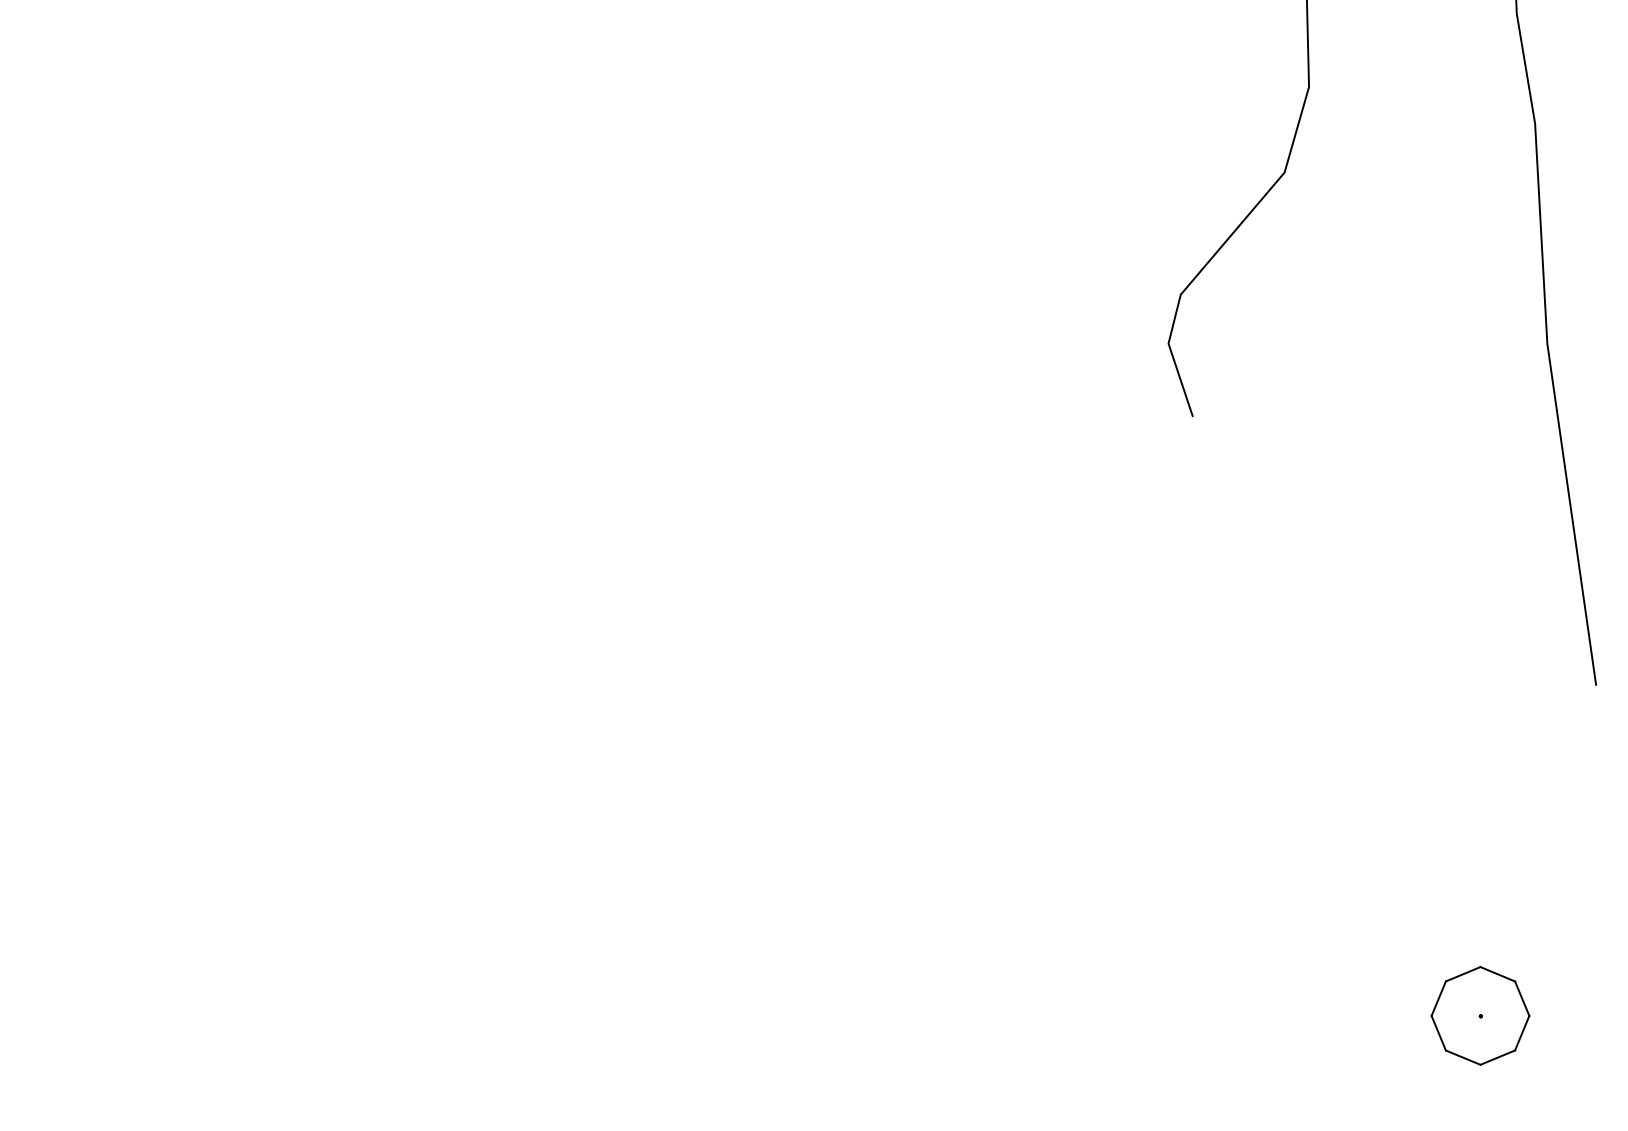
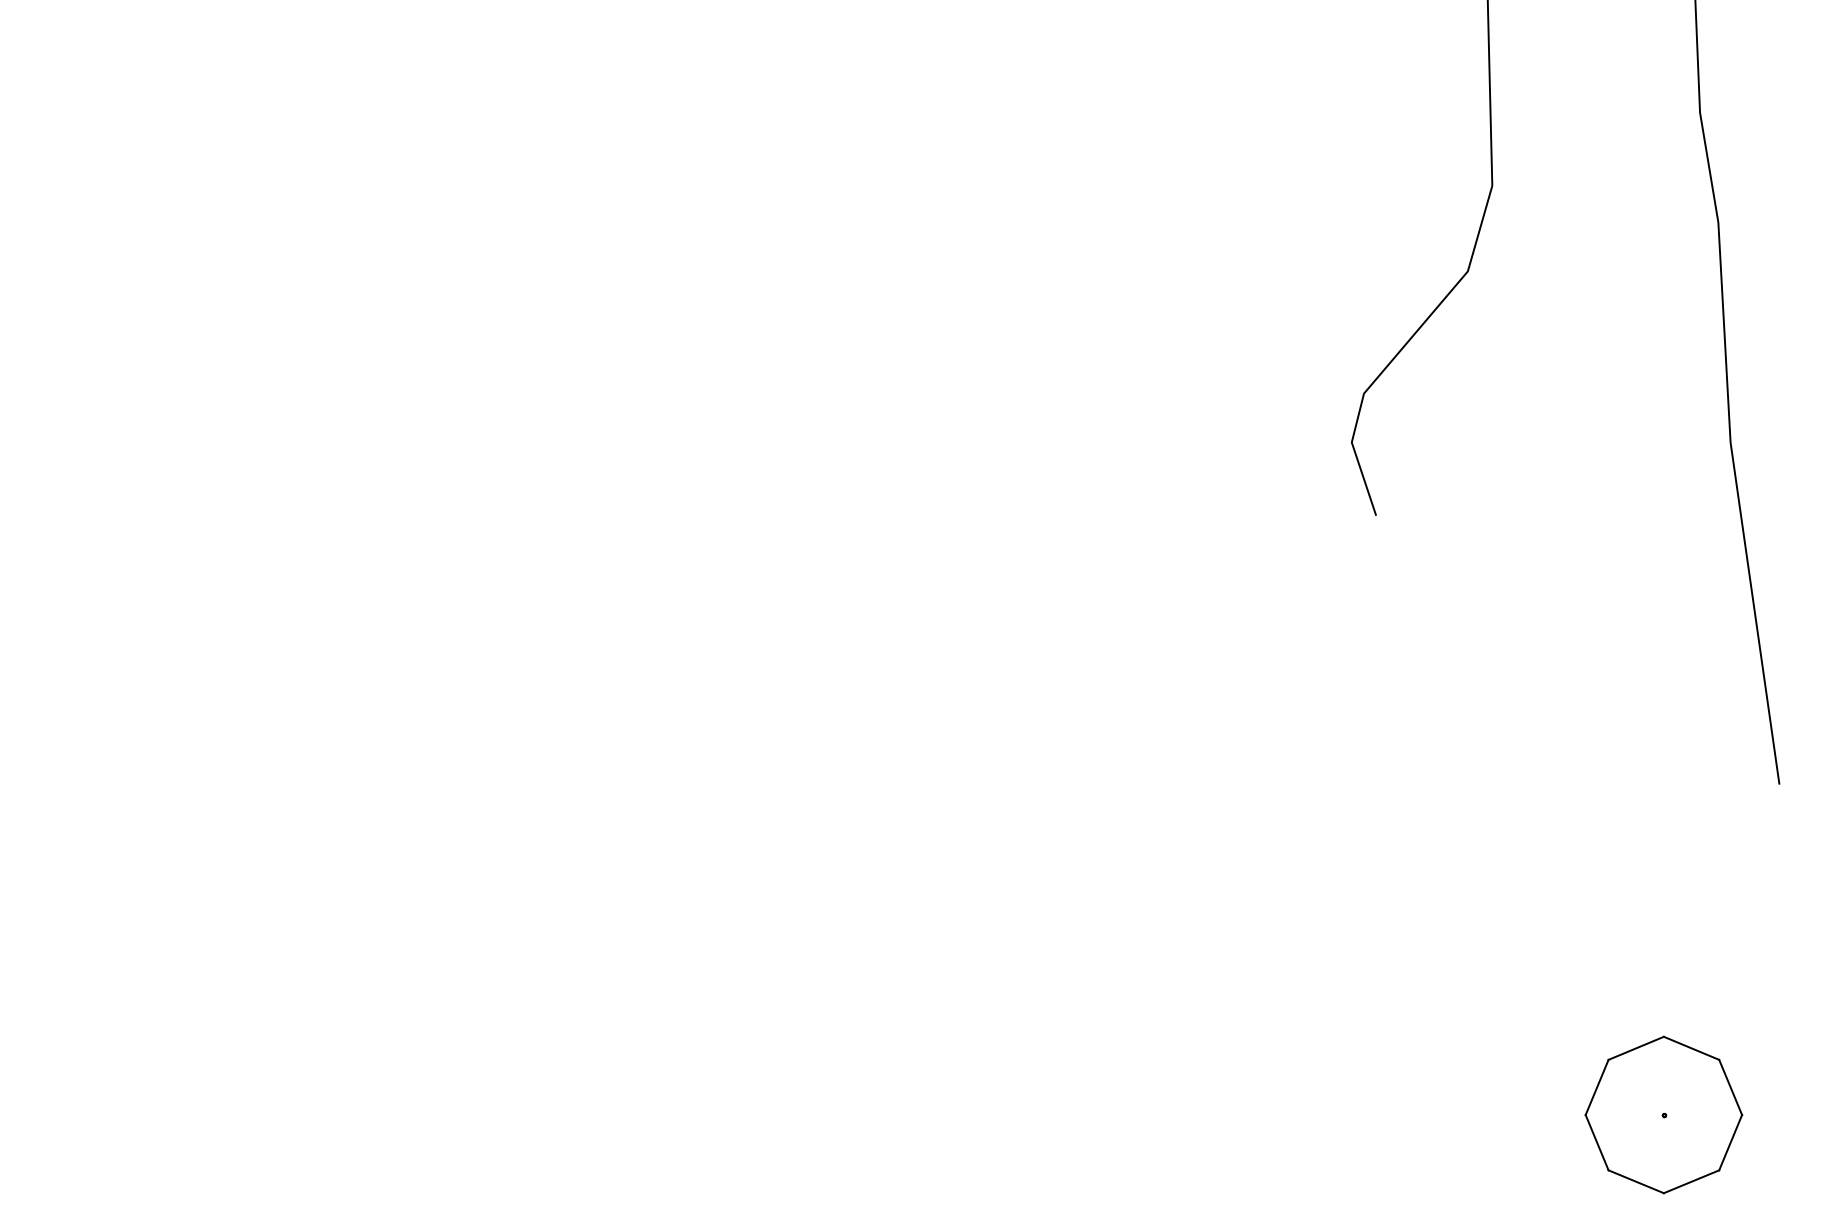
part: (1480, 1015) -> (1663, 1114), size x1.6

